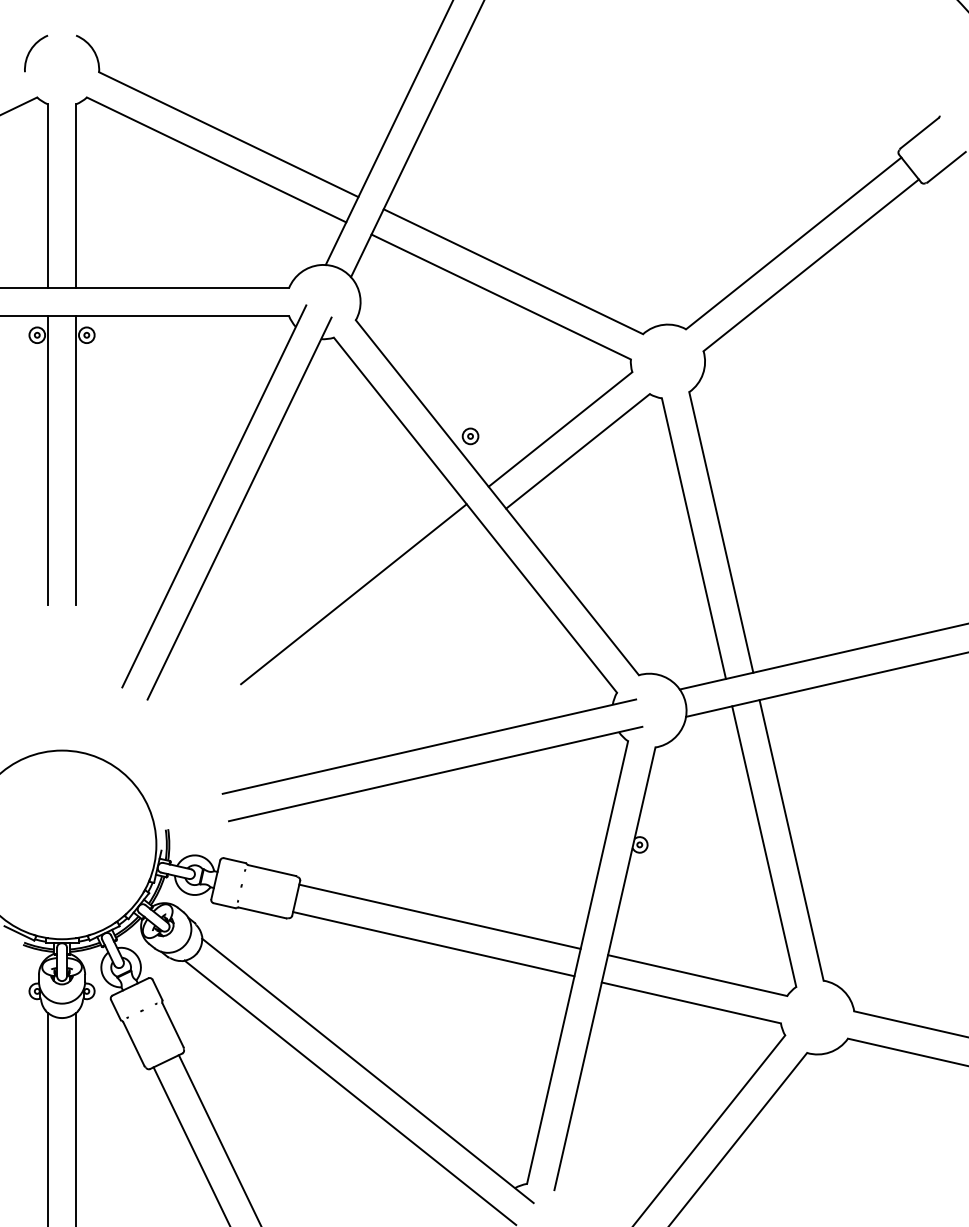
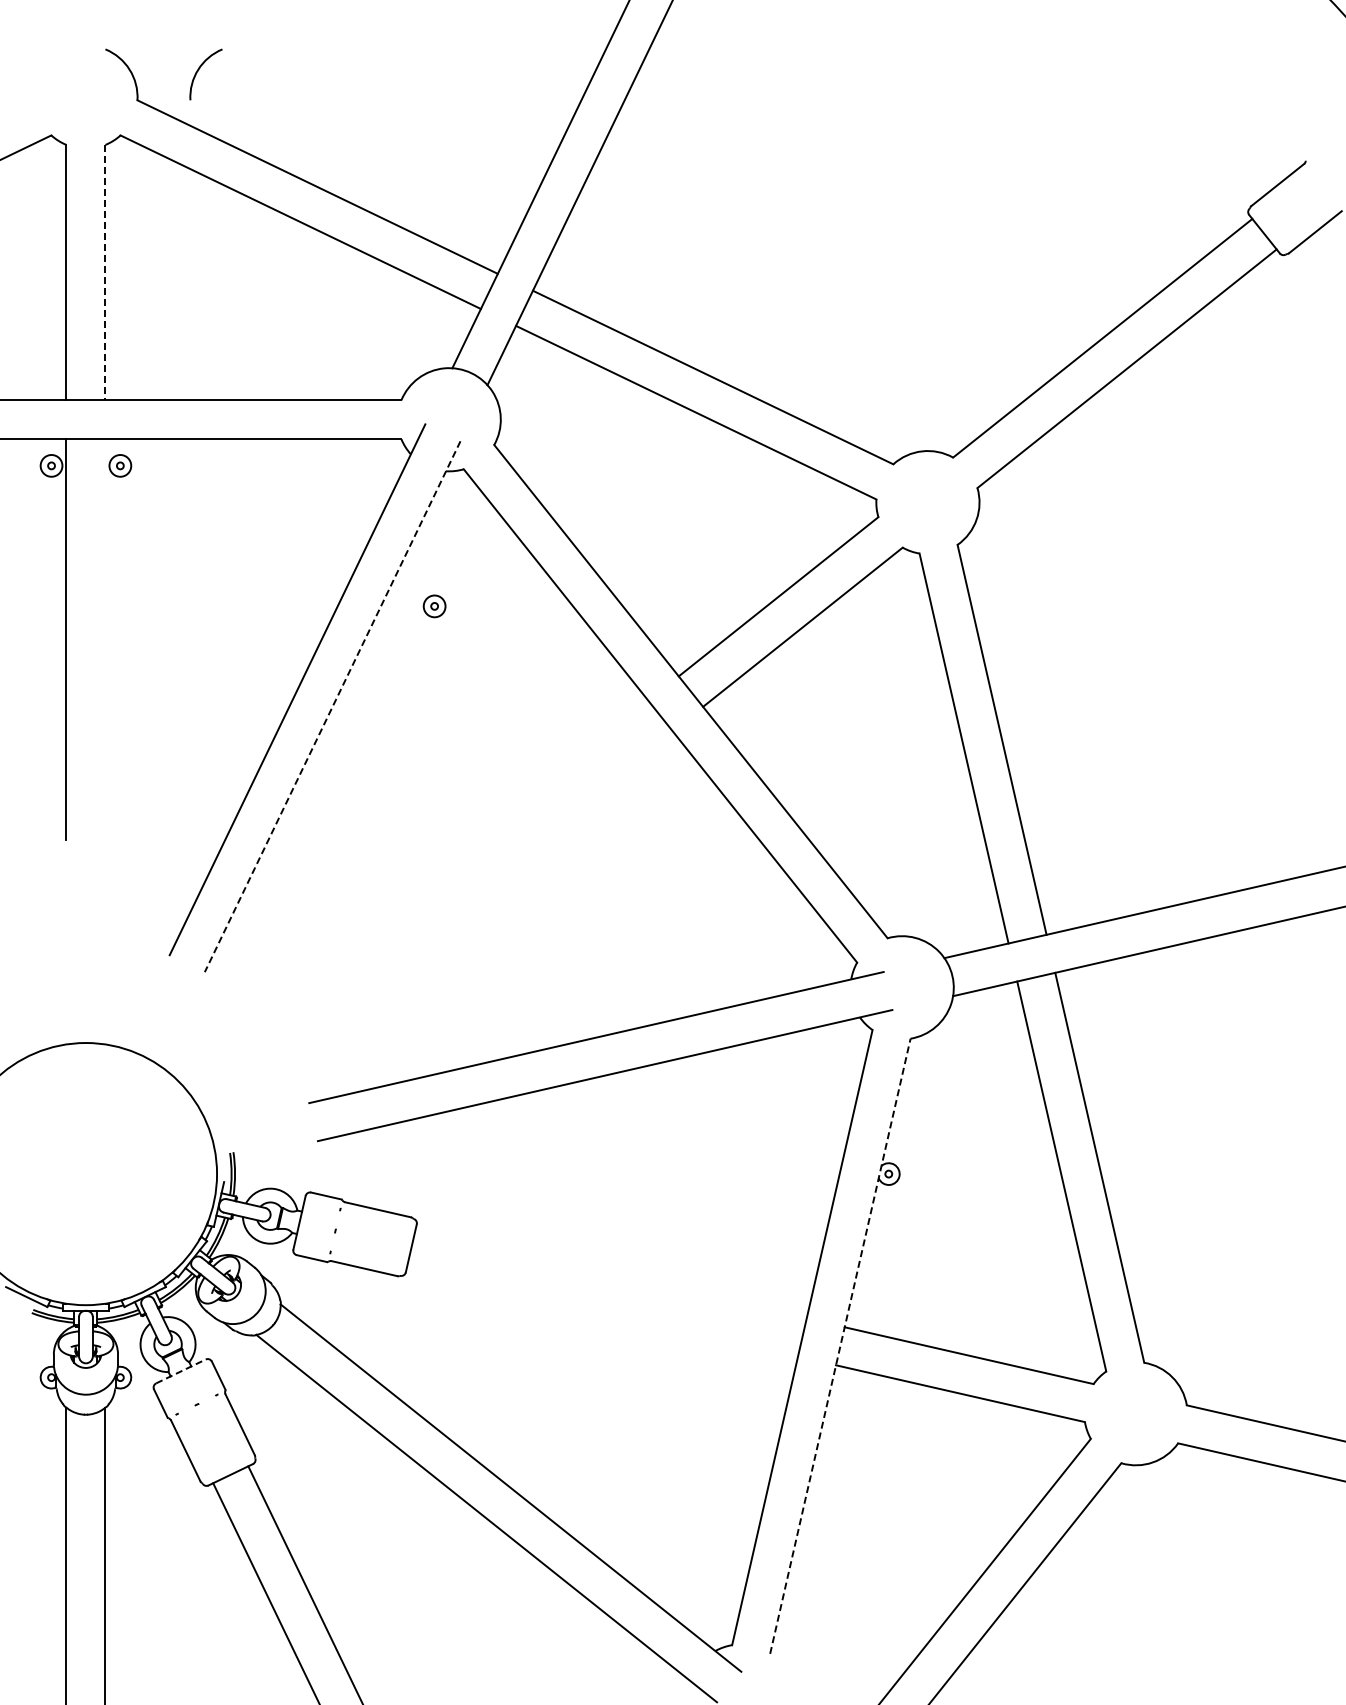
arc: (30, 51) -> (198, 71), moved
line: (76, 196) -> (105, 272), solid -> dashed
part: (470, 436) -> (434, 606), moved
line: (76, 460) -> (105, 639), removed
line: (239, 508) -> (332, 706), solid -> dashed
line: (353, 594) -> (491, 825), removed
line: (439, 916) -> (610, 1273), removed
line: (433, 943) -> (602, 1311), removed
line: (605, 968) -> (840, 1345), solid -> dashed
line: (130, 986) -> (181, 1371), solid -> dashed

